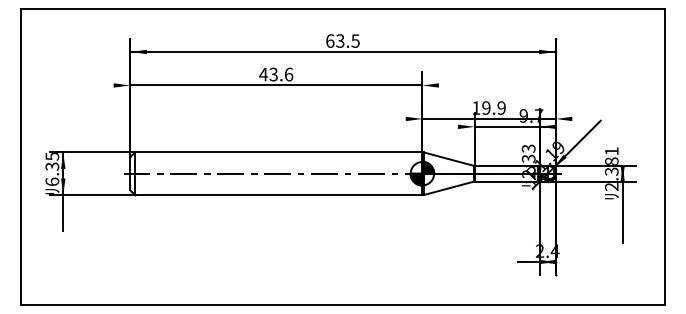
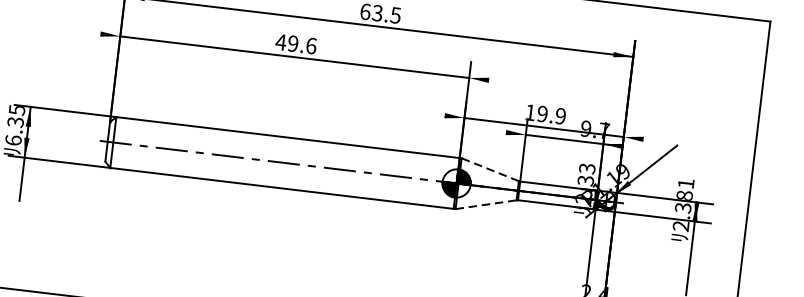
text: (273, 74) -> (292, 43), 43.6 -> 49.6
line: (448, 159) -> (489, 170), solid -> dashed
line: (448, 188) -> (485, 204), solid -> dashed

